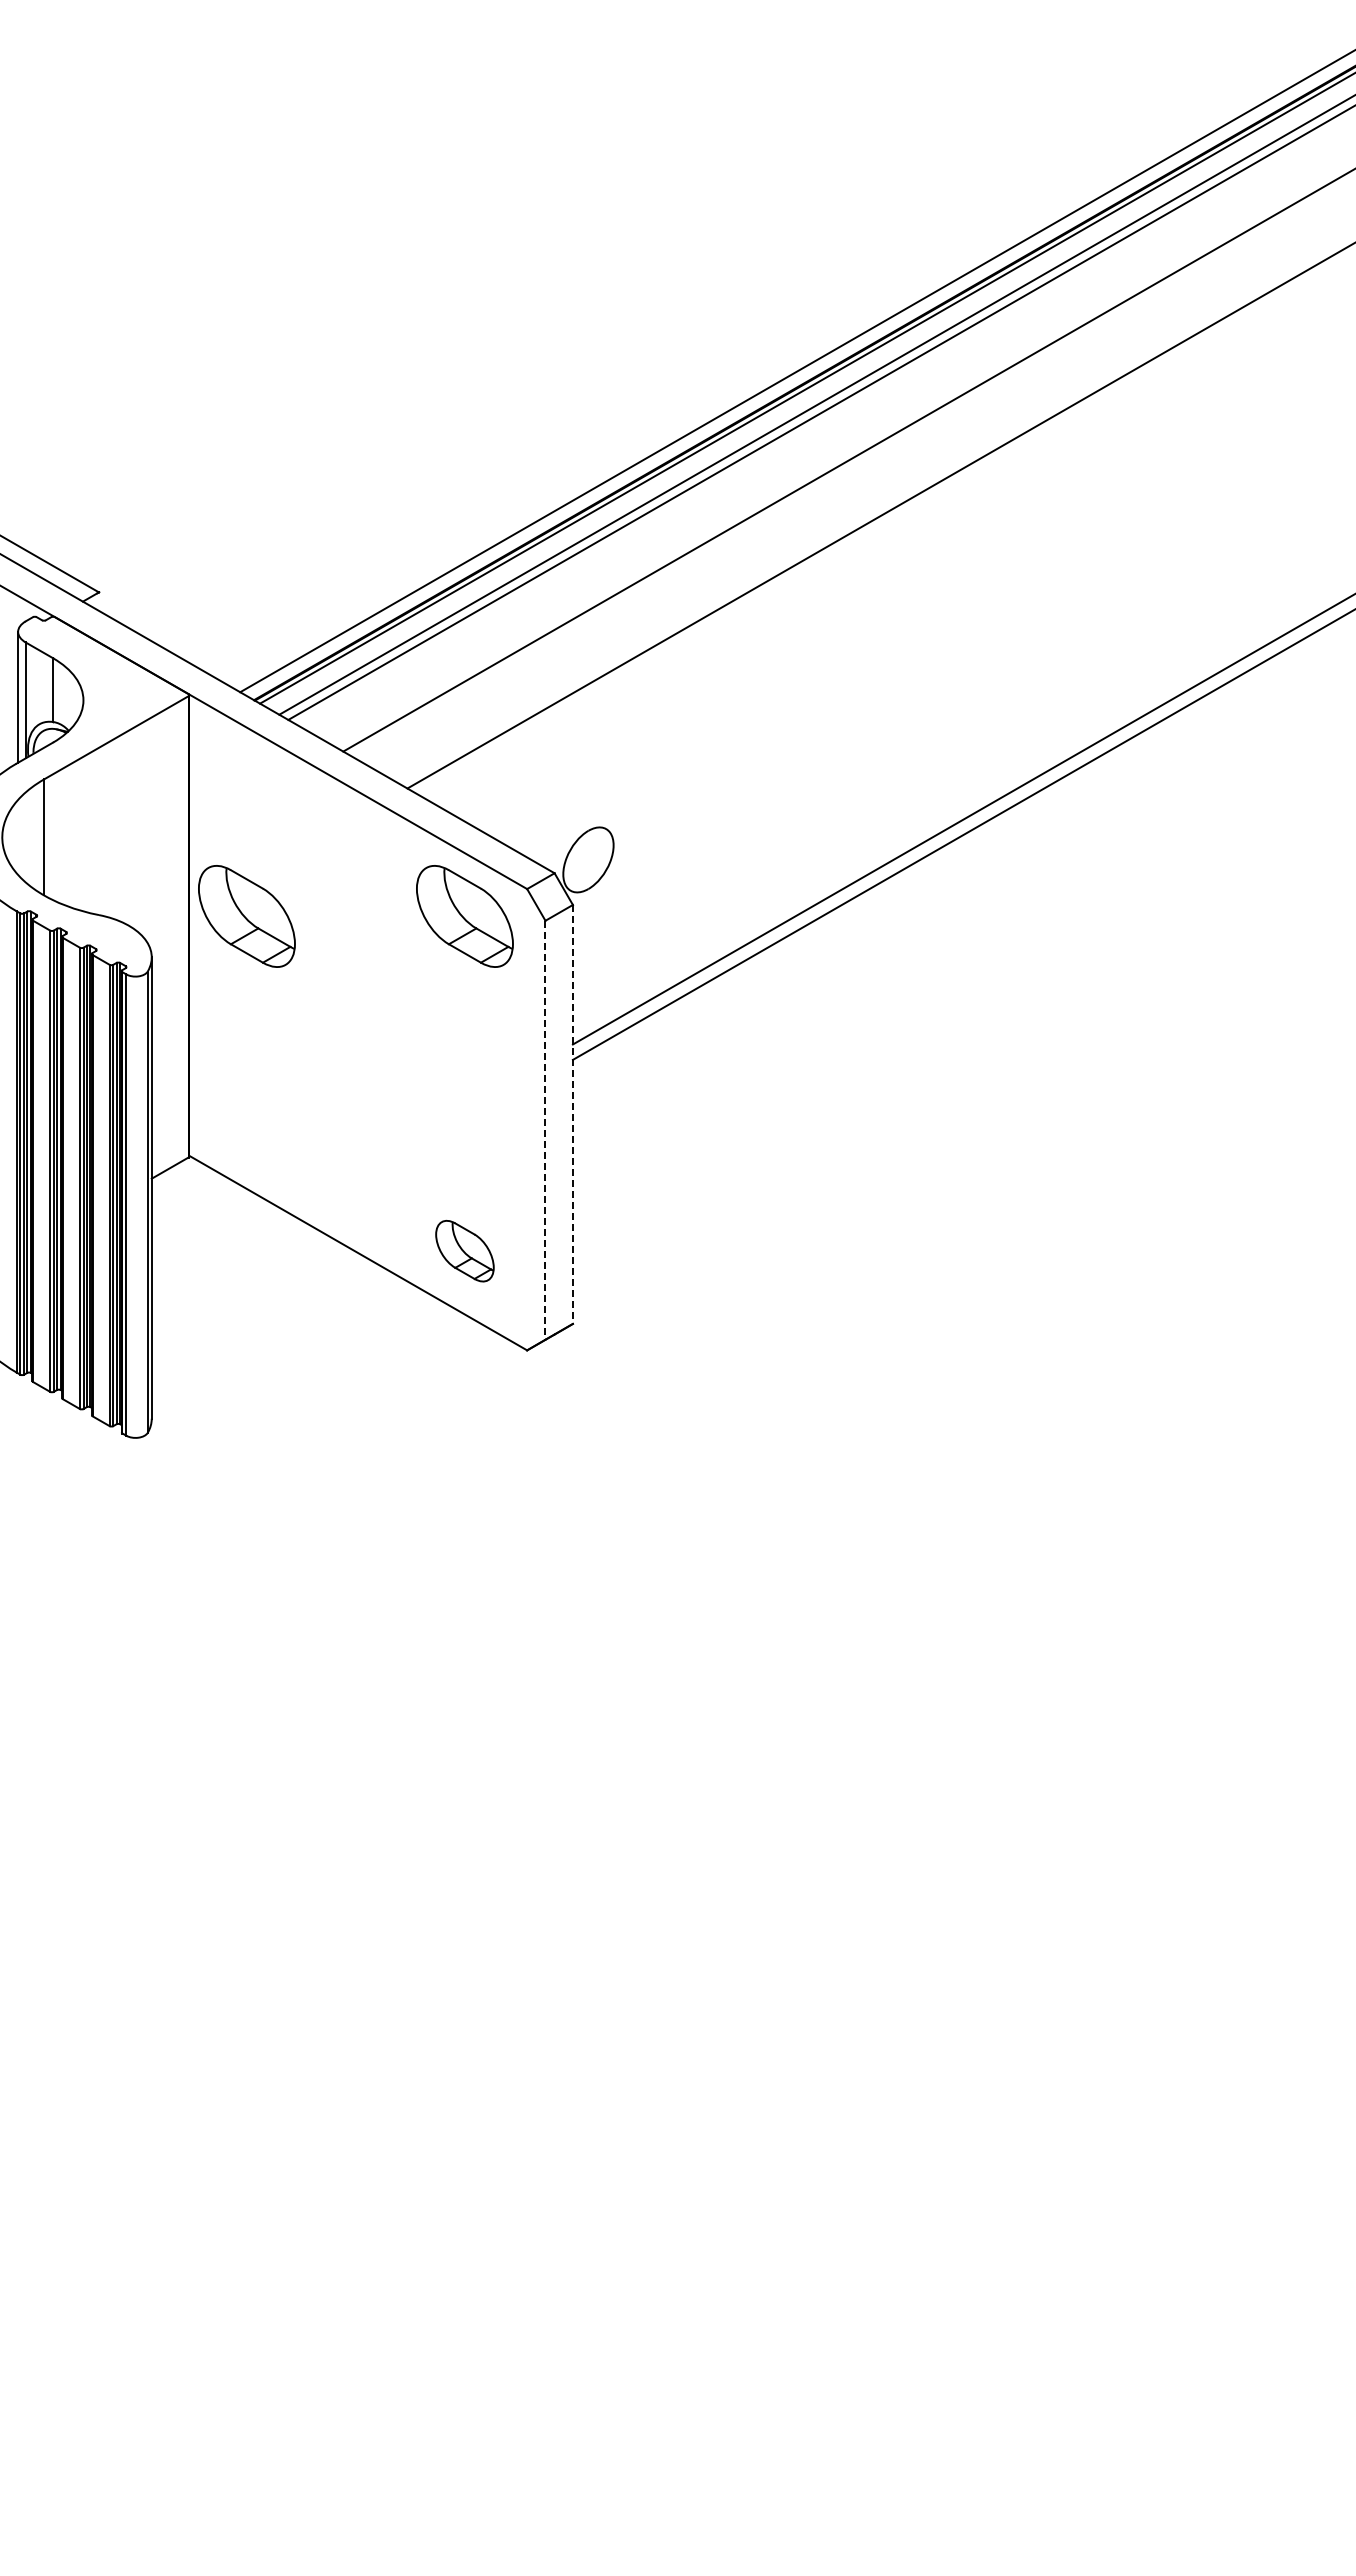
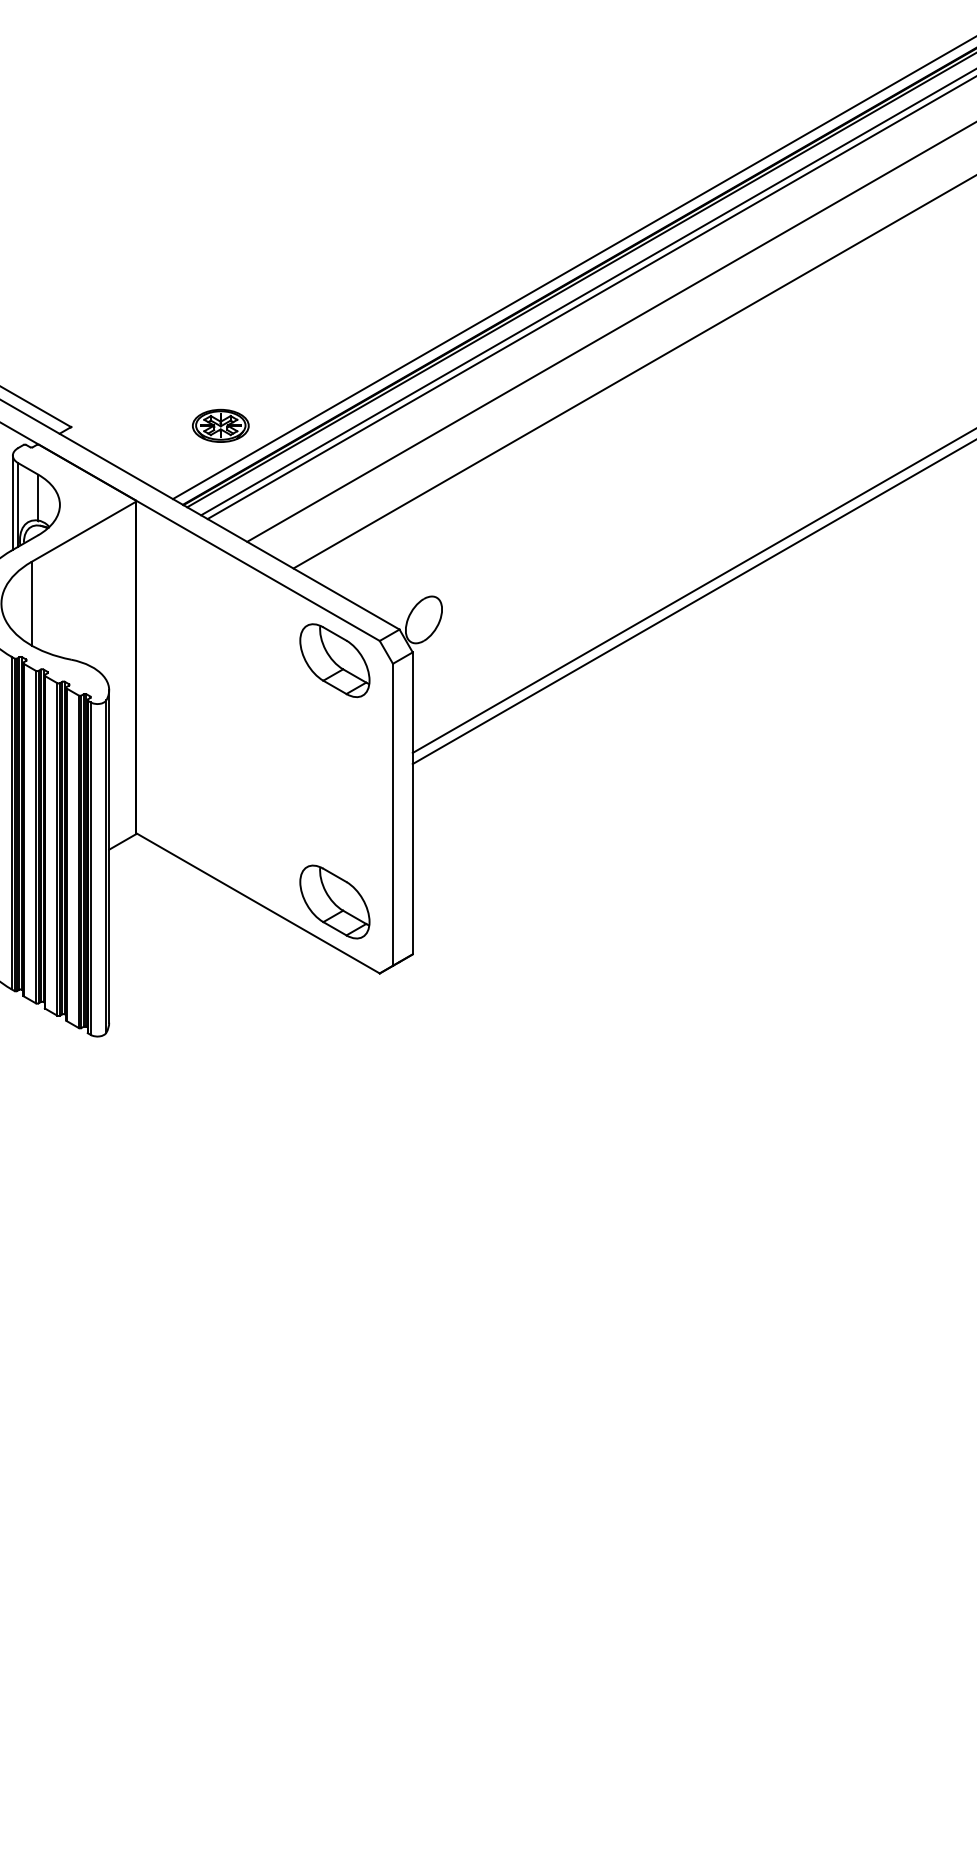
part: (306, 590) -> (220, 425), added
part: (246, 916) -> (177, 660), removed
line: (572, 1114) -> (412, 803), dashed -> solid
line: (545, 1130) -> (392, 814), dashed -> solid
part: (464, 1250) -> (334, 901), size x1.67

